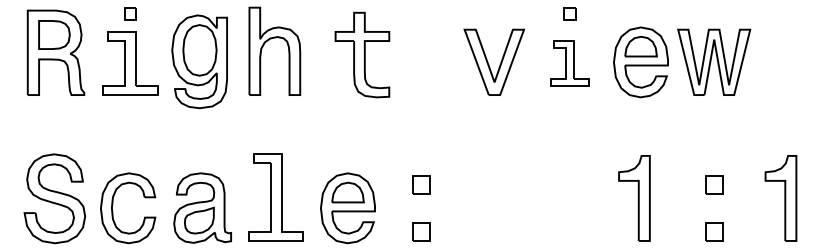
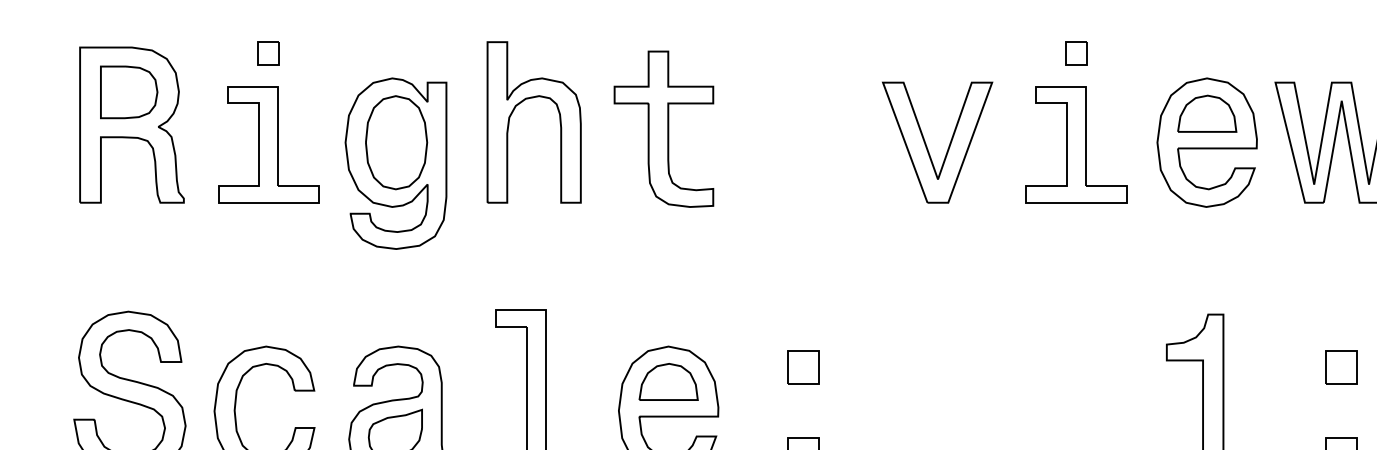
part: (362, 54) -> (664, 128), moved
part: (199, 61) -> (395, 163), moved
part: (569, 63) -> (1075, 144), size x1.43

